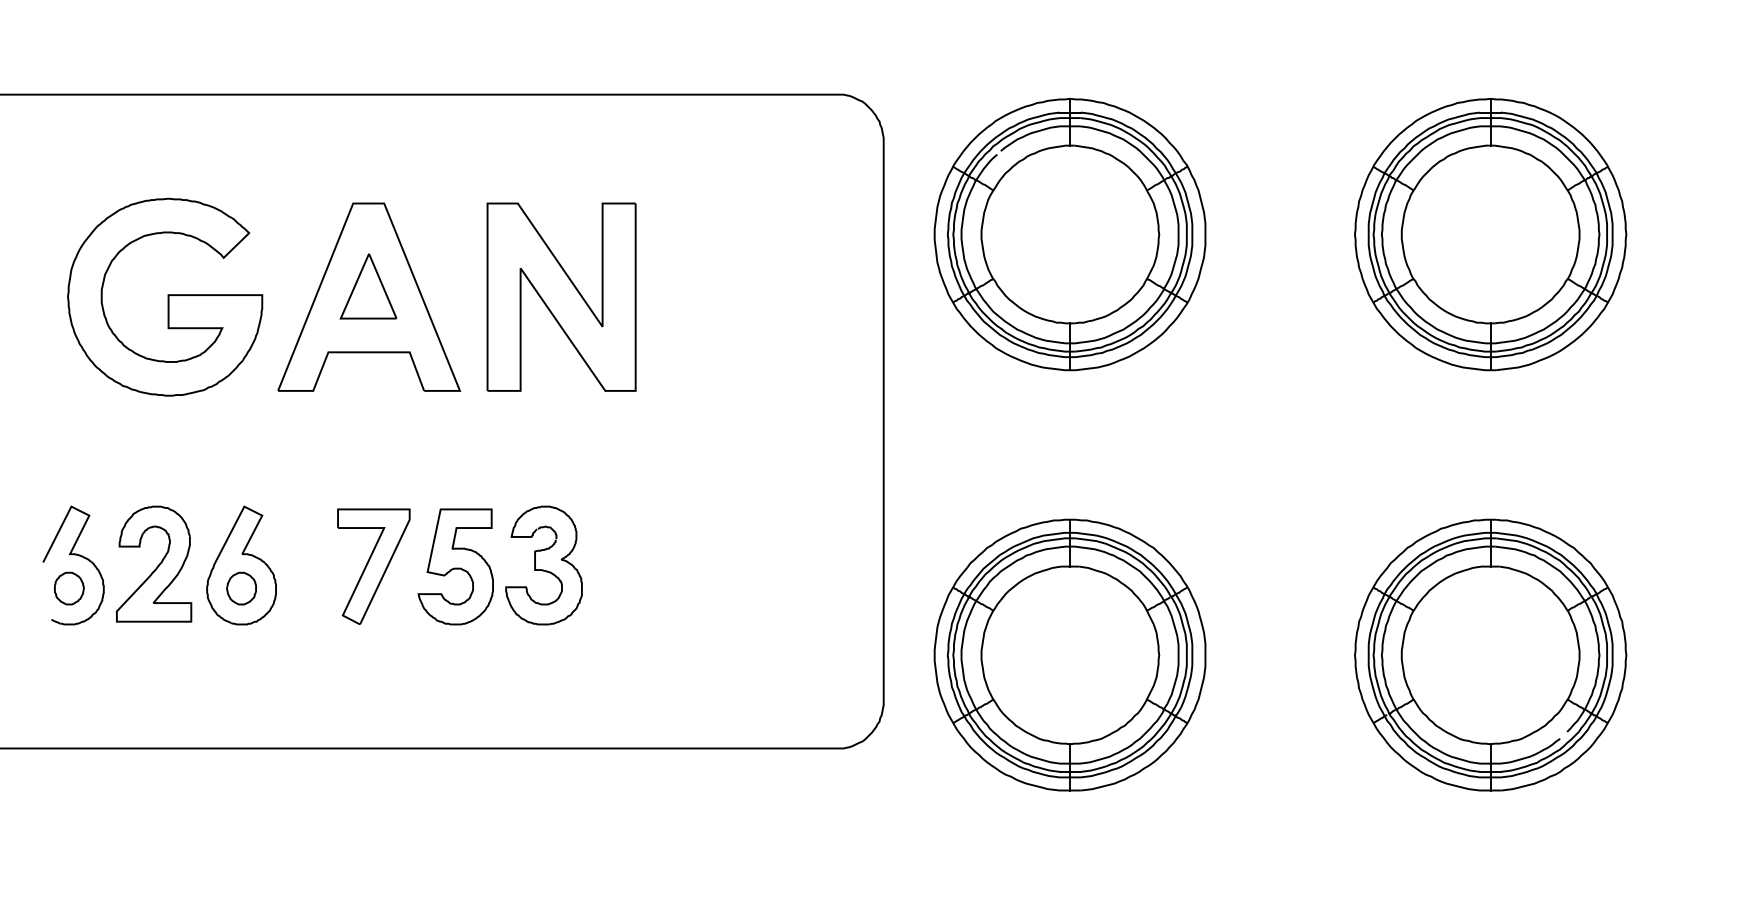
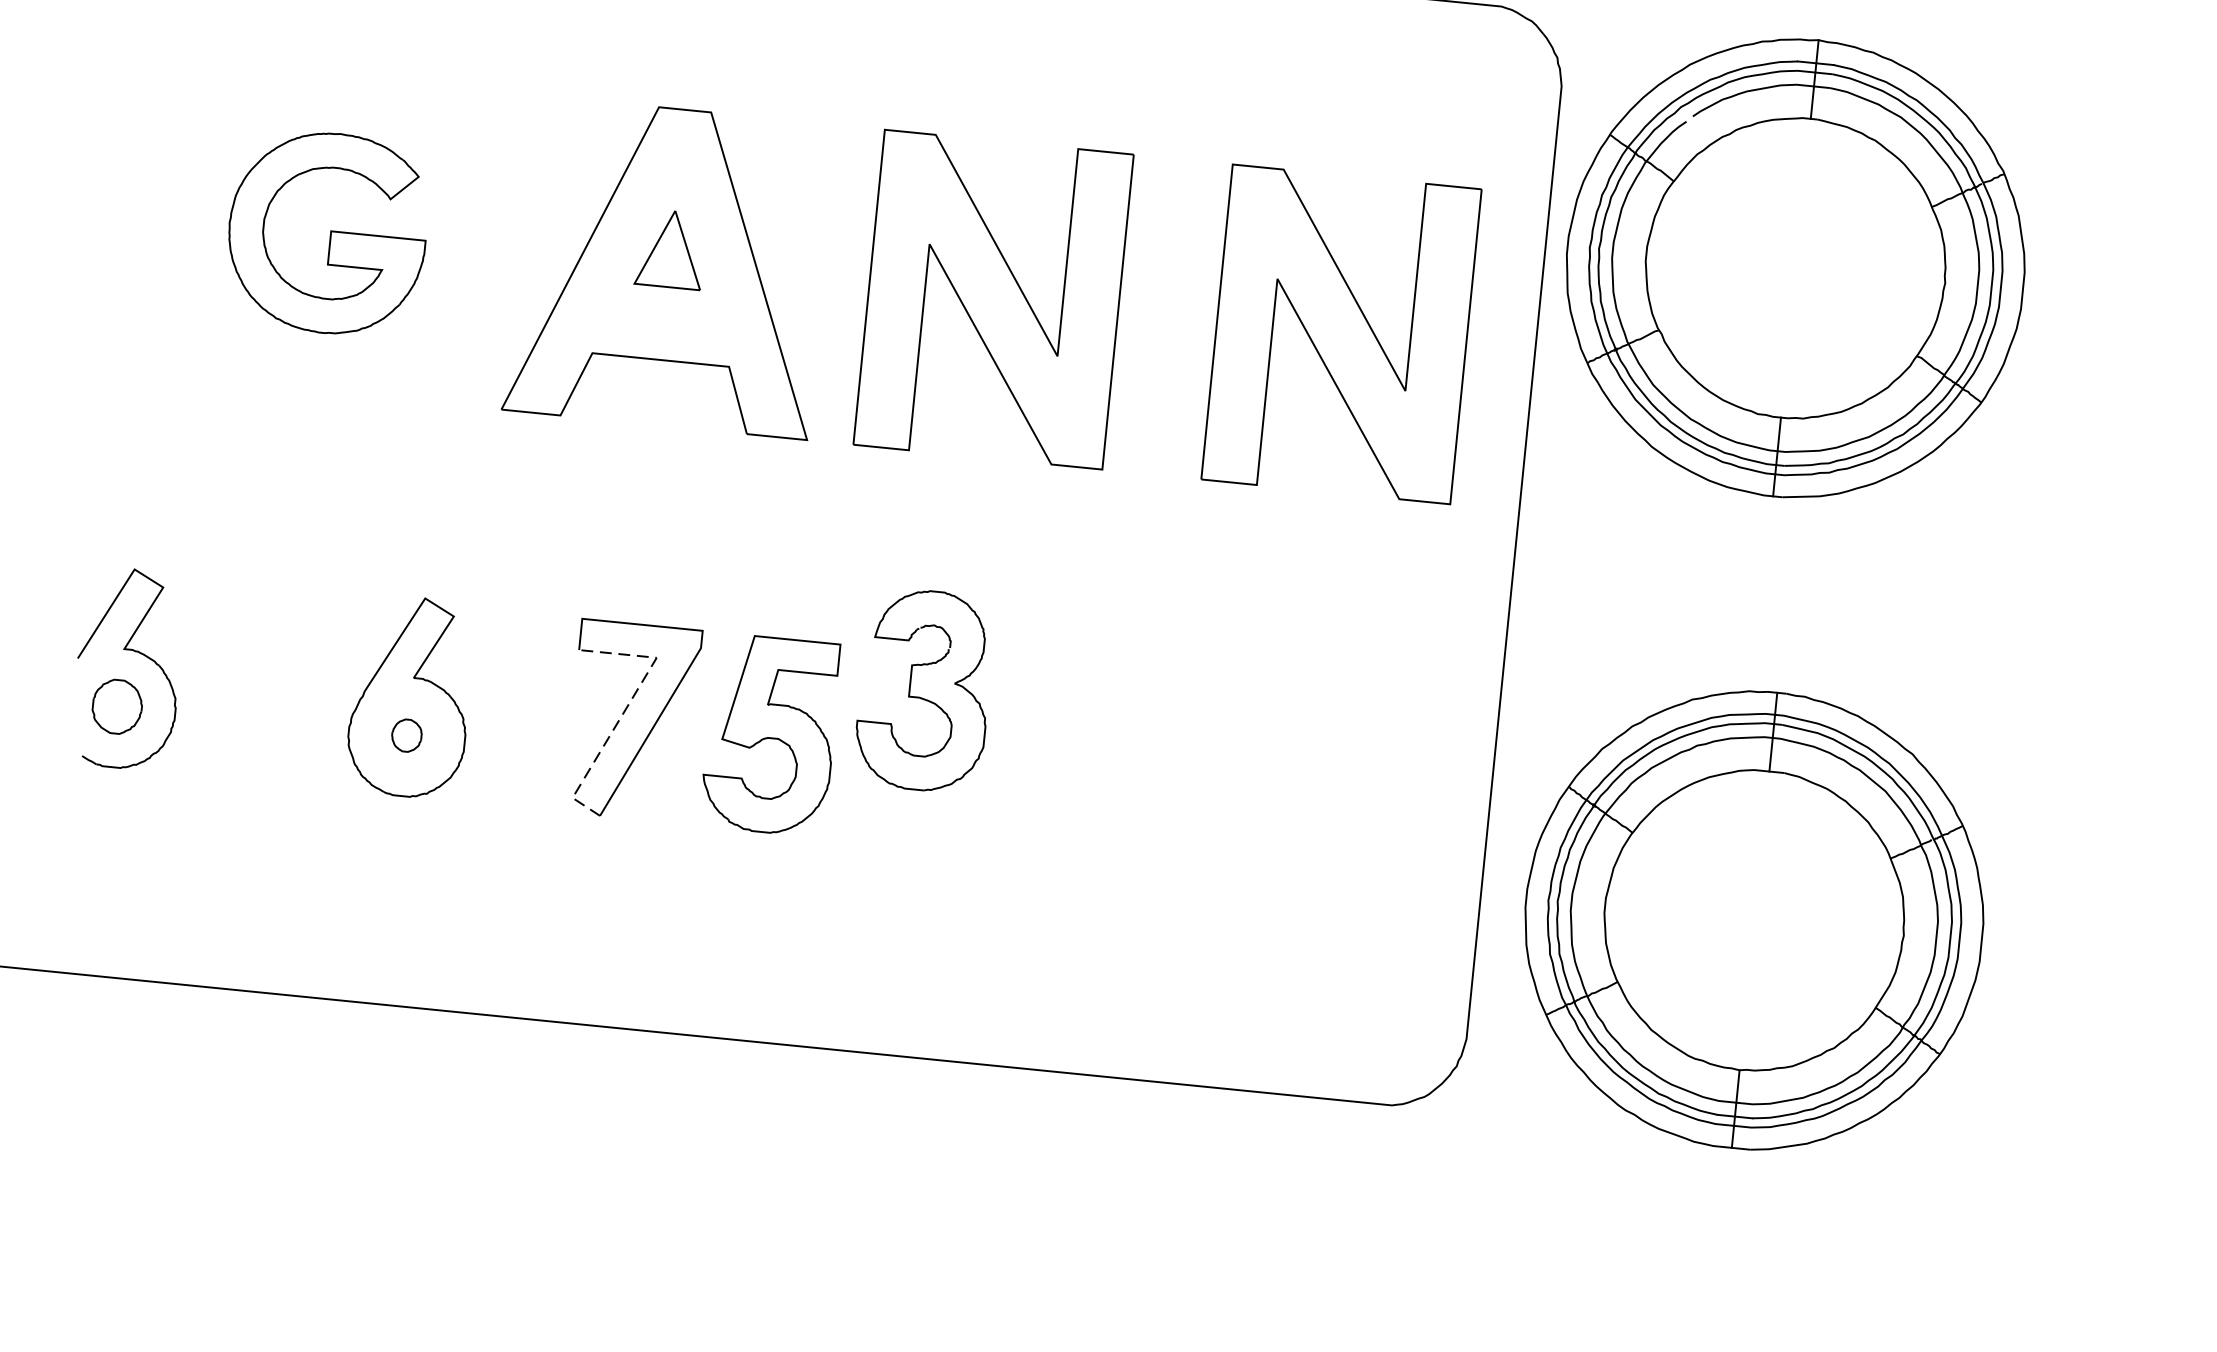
part: (1069, 234) -> (1794, 268), moved
part: (368, 286) -> (670, 249), size x0.7
part: (165, 296) -> (328, 232), size x0.6
part: (768, 296) -> (1341, 333), added
line: (369, 559) -> (626, 708), solid -> dashed
part: (154, 563) -> (264, 678), removed
part: (543, 565) -> (923, 690), moved
part: (241, 588) -> (406, 735), size x0.6
part: (1069, 654) -> (1753, 919), moved

